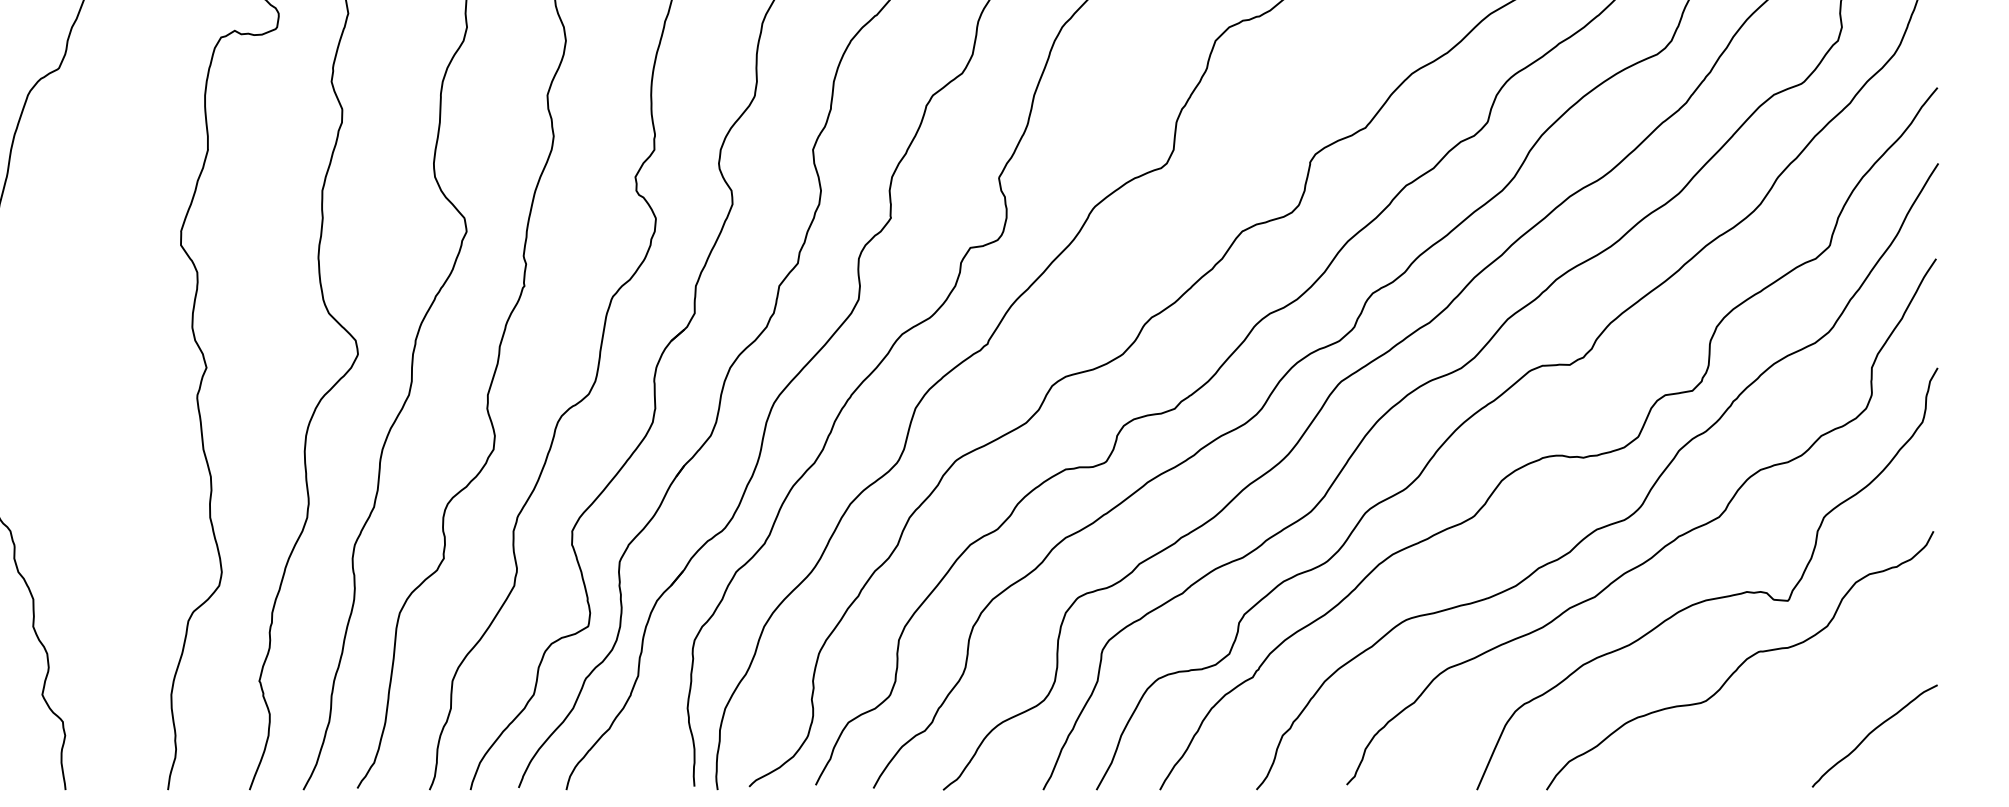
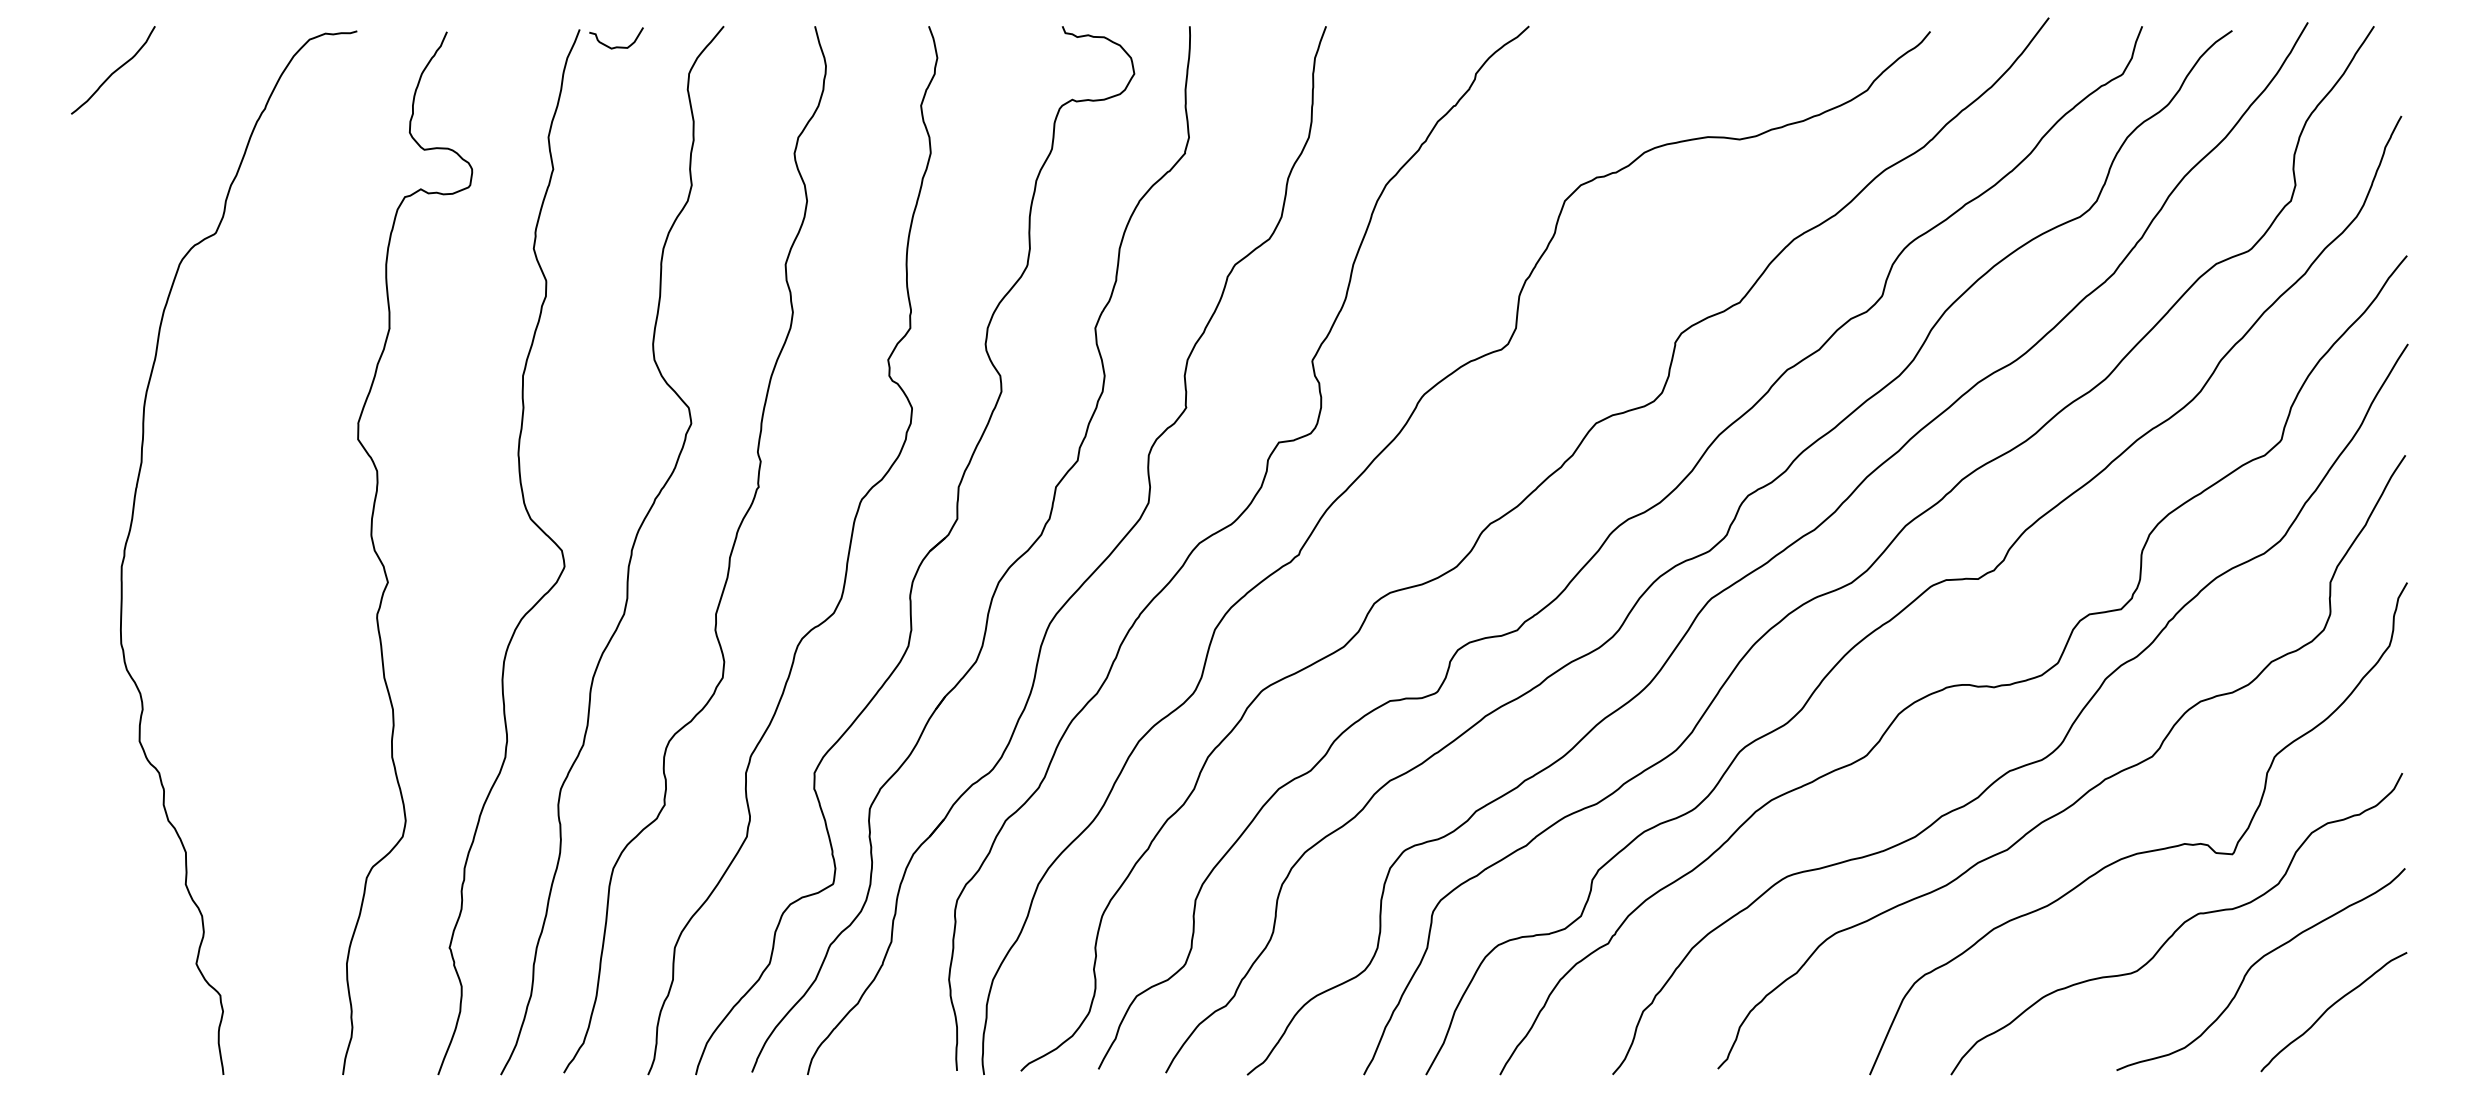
curve: (1807, 695) -> (2255, 964), added

